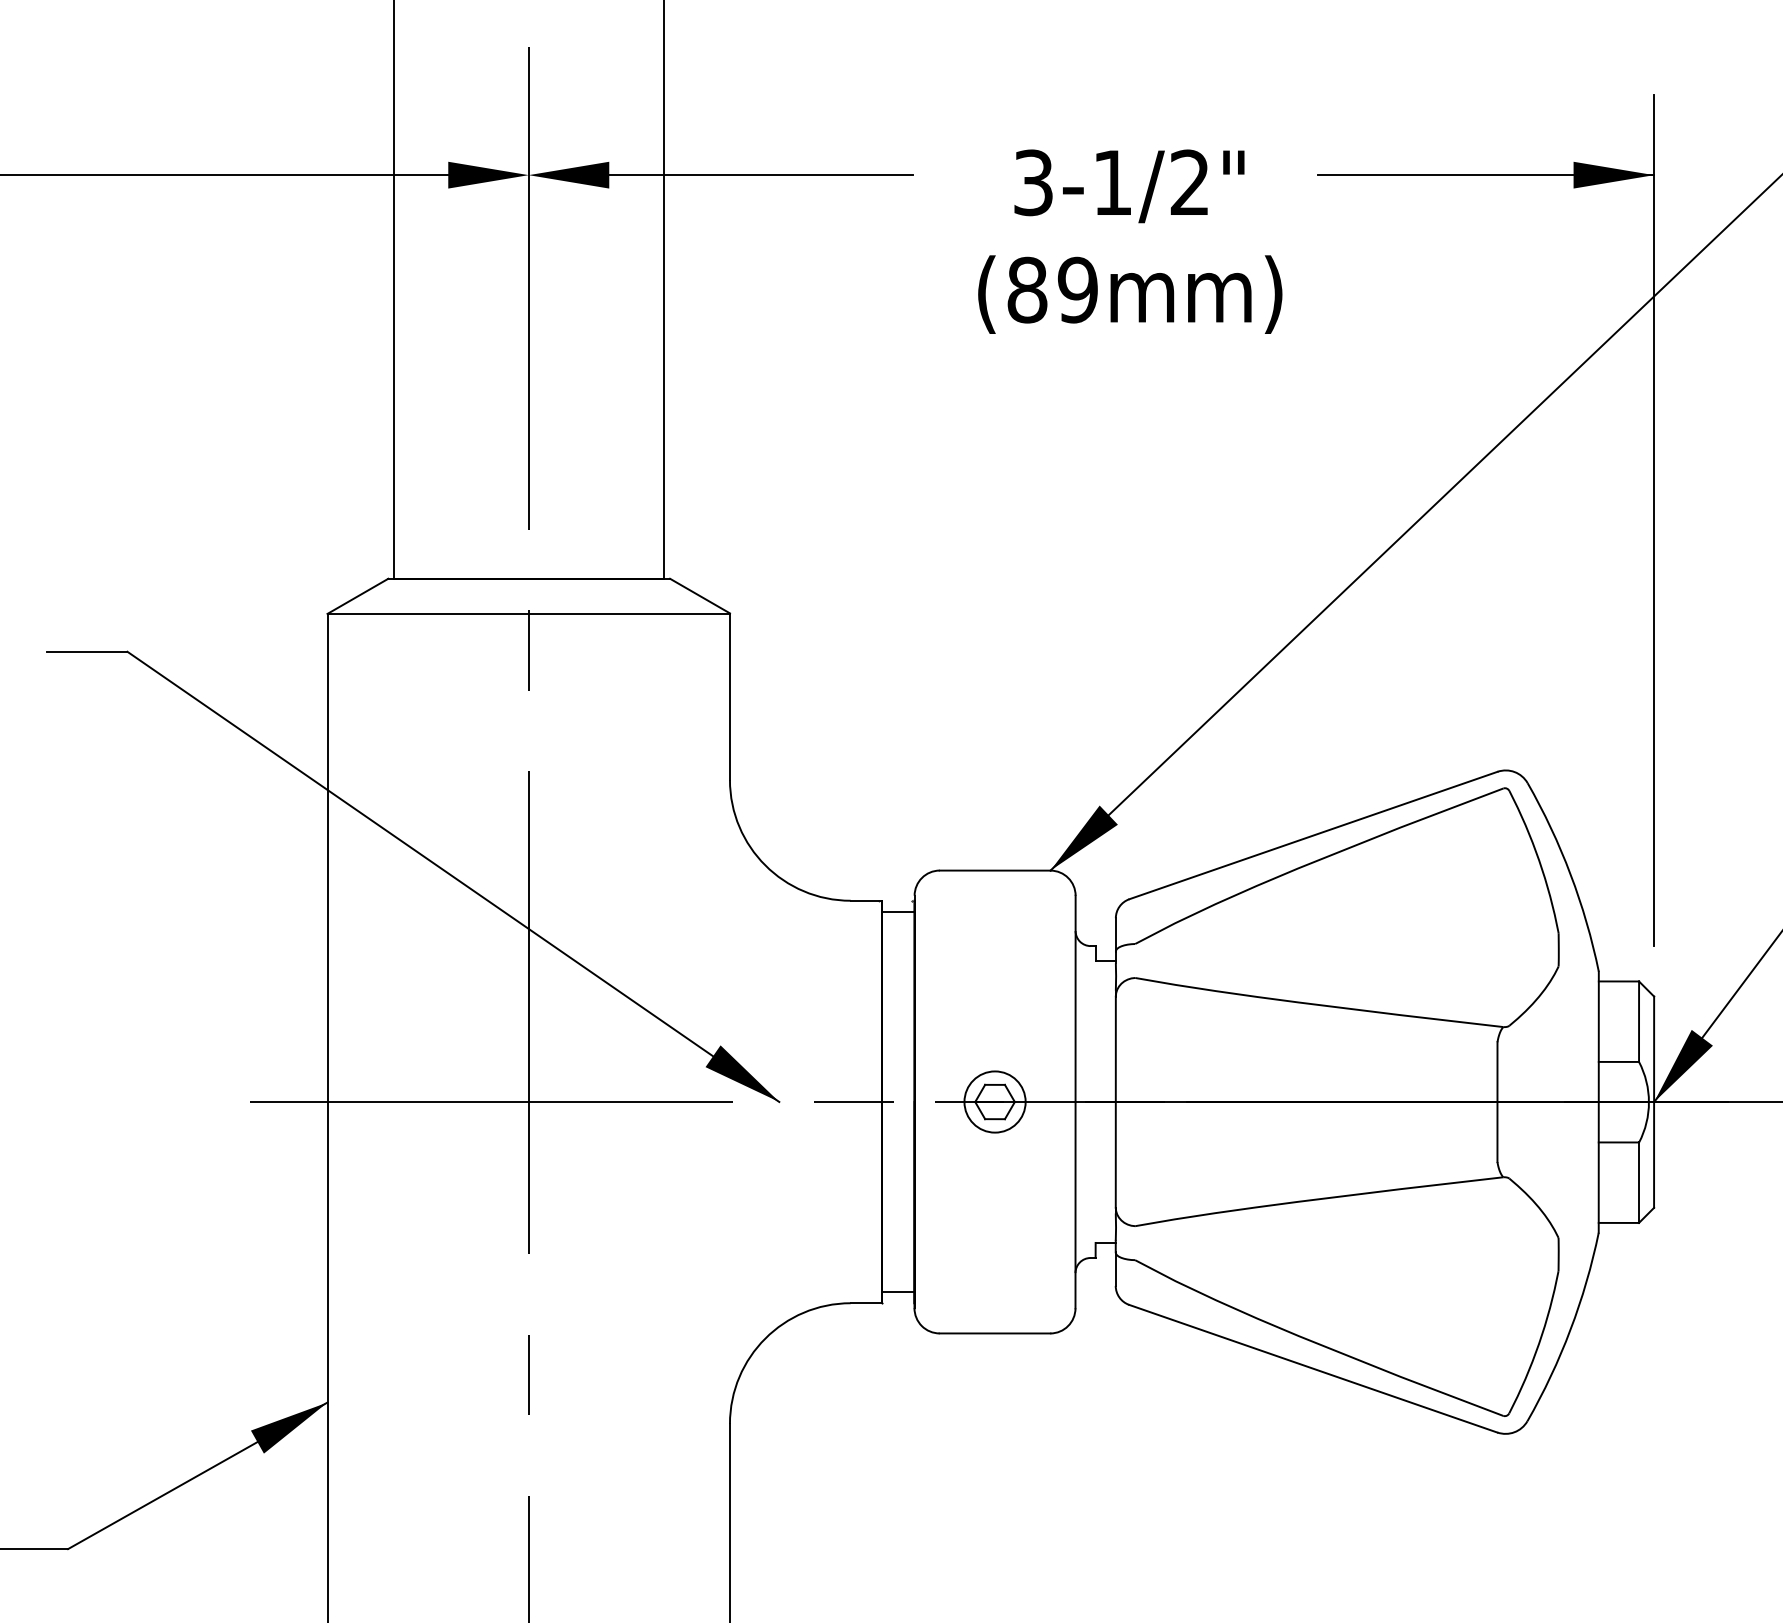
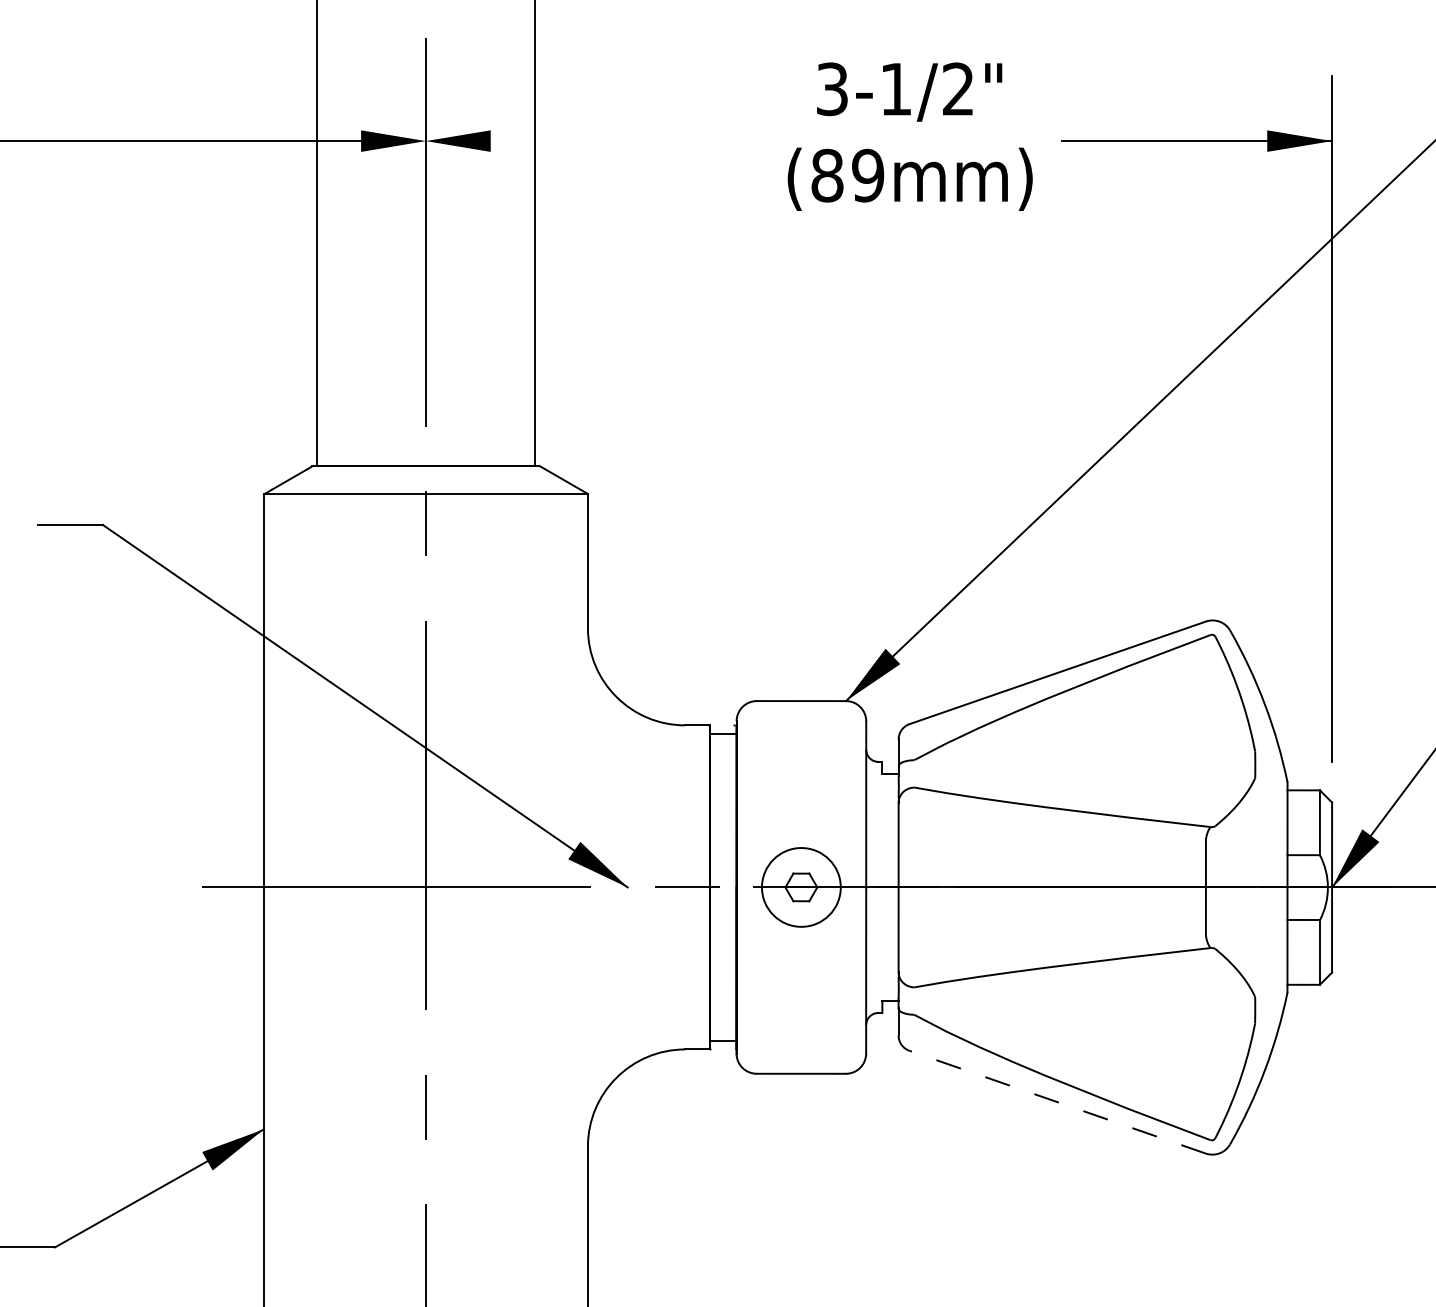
line: (760, 175) -> (612, 141), removed
text: (1129, 241) -> (909, 136), moved
circle: (995, 1102) -> (801, 887), size x1.6
line: (1313, 1369) -> (1057, 1102), solid -> dashed

